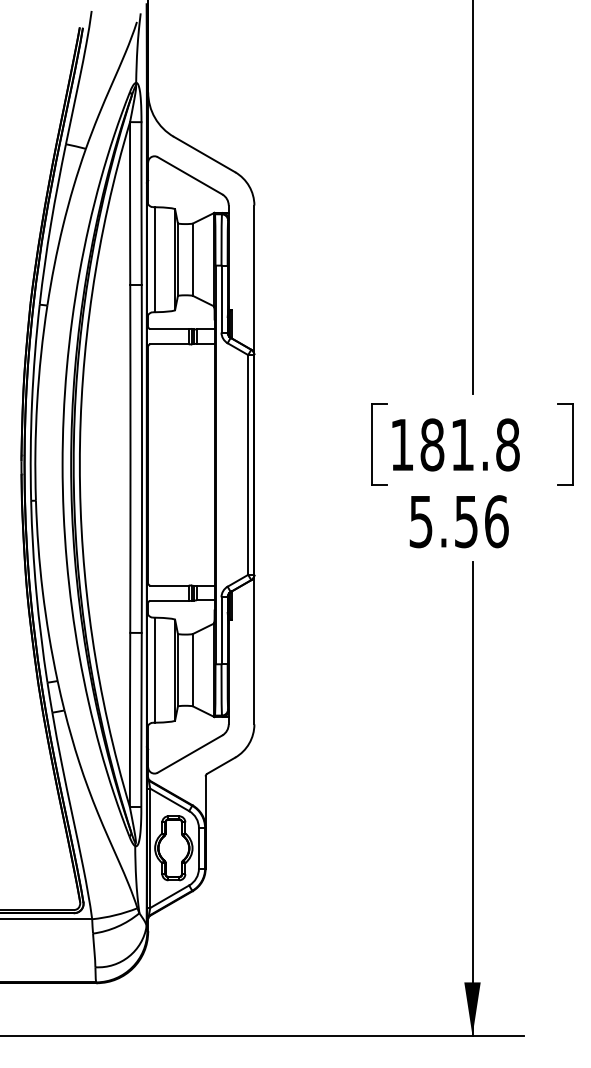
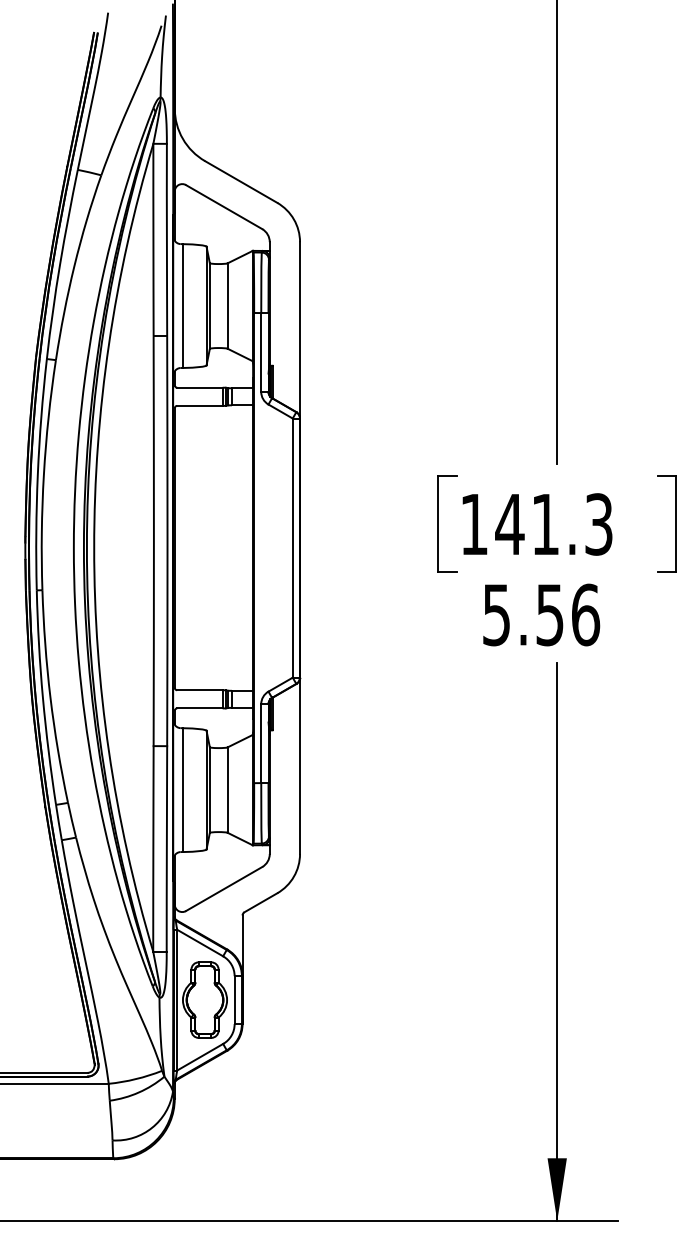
text: (470, 444) -> (554, 524), 181.8 -> 141.3

